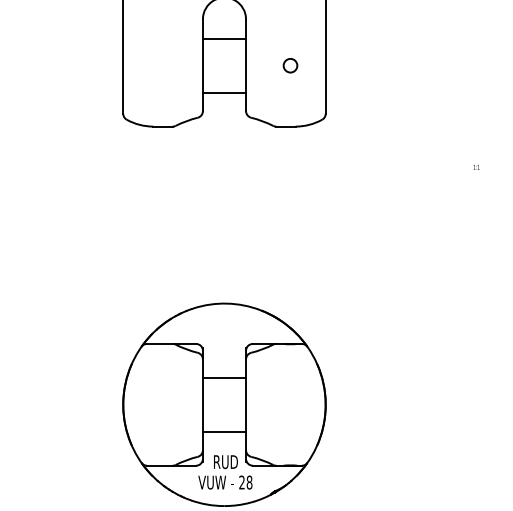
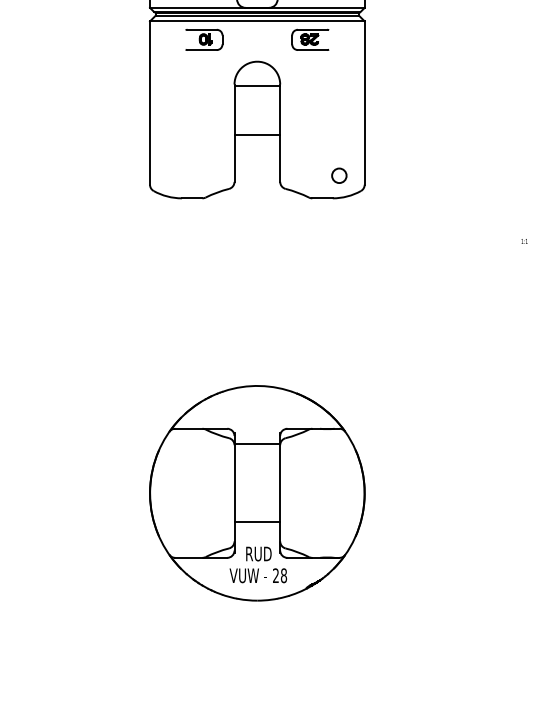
line: (224, 39) -> (257, 86), moved
circle: (290, 65) -> (339, 175), moved
line: (224, 92) -> (257, 135), moved
line: (224, 377) -> (257, 443), moved

